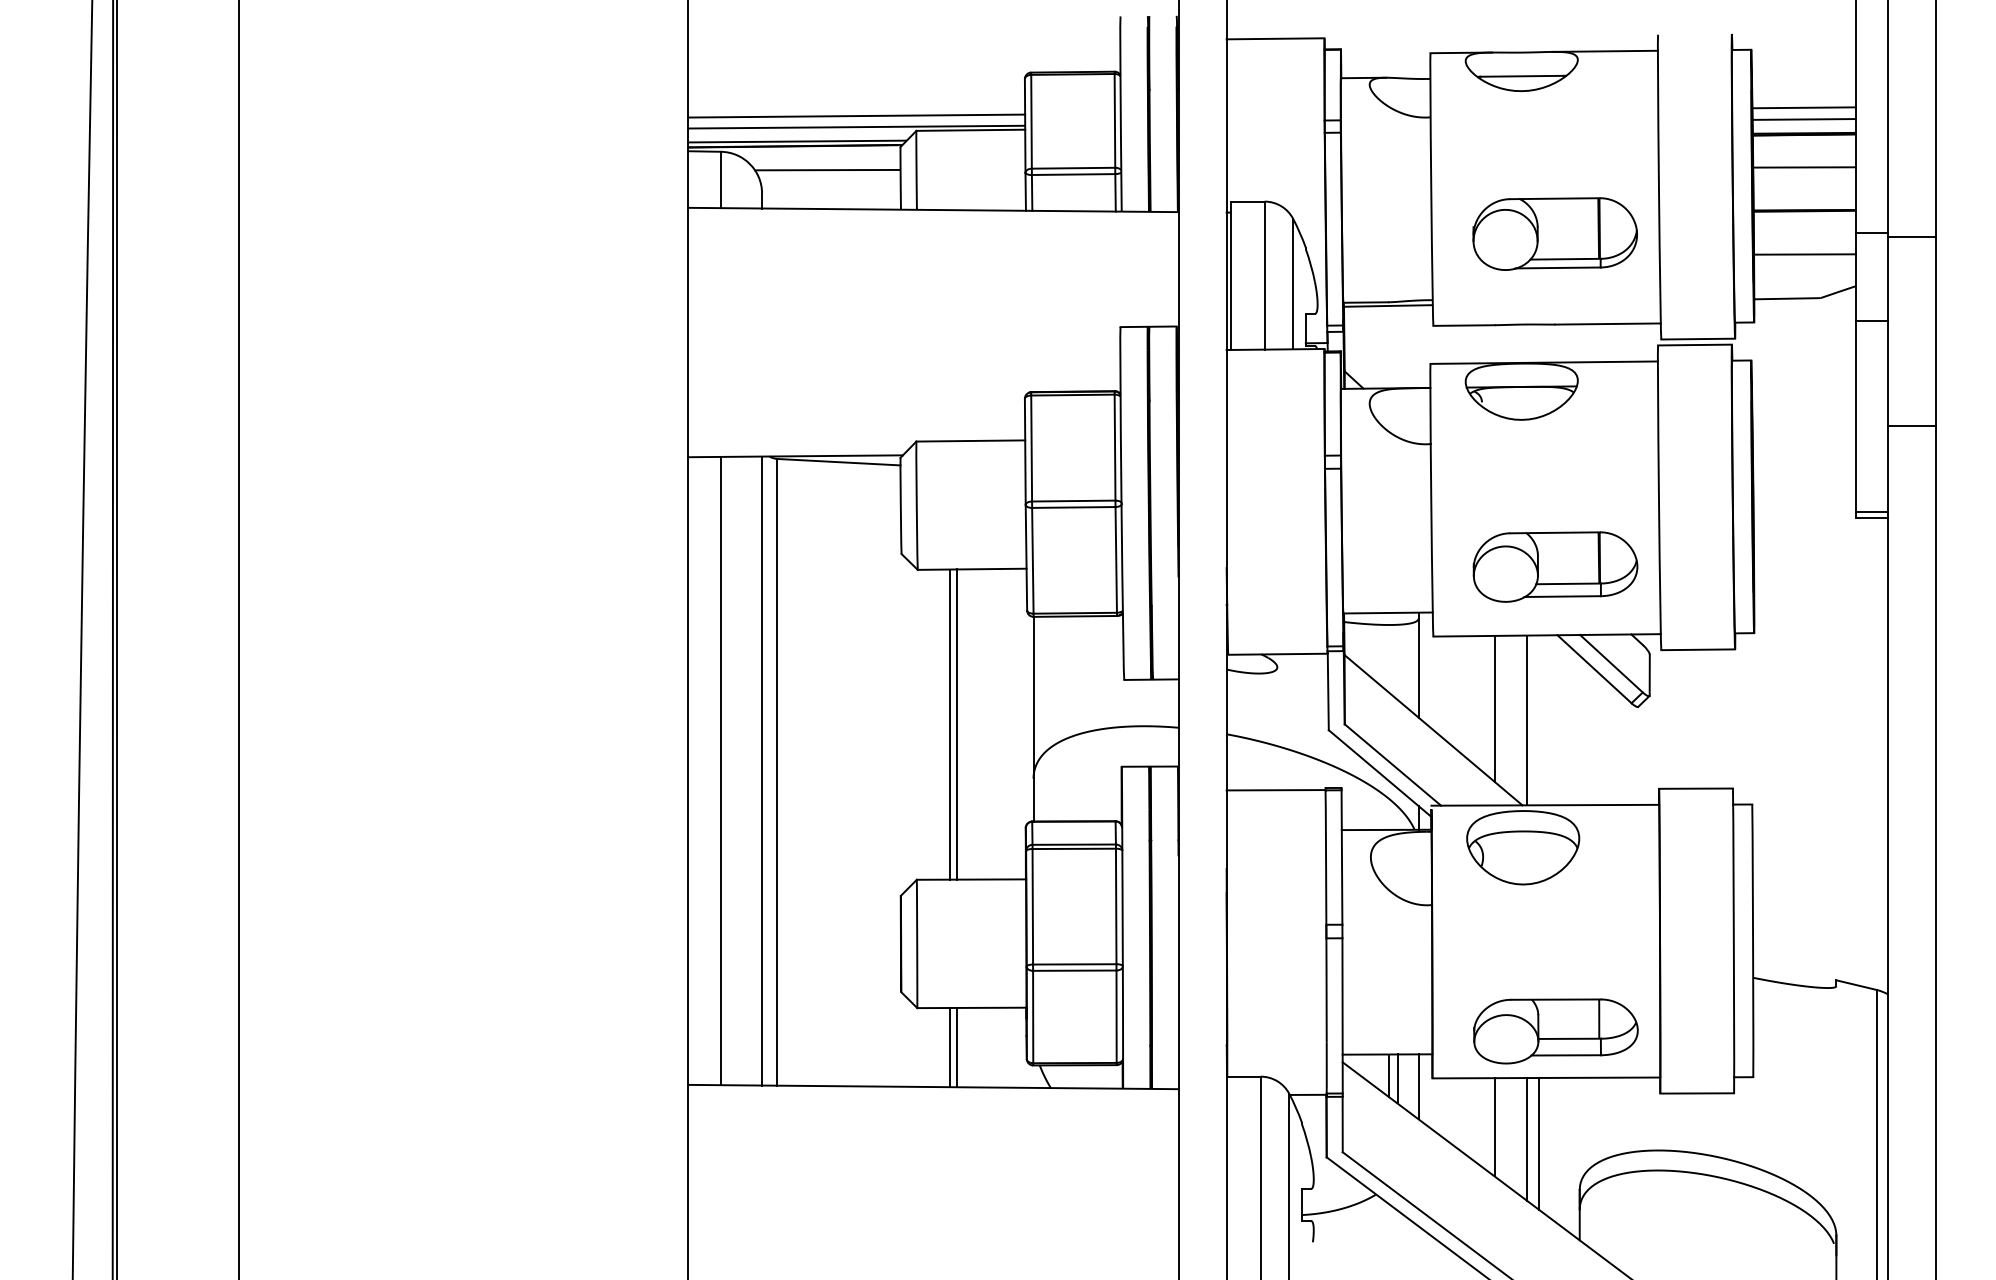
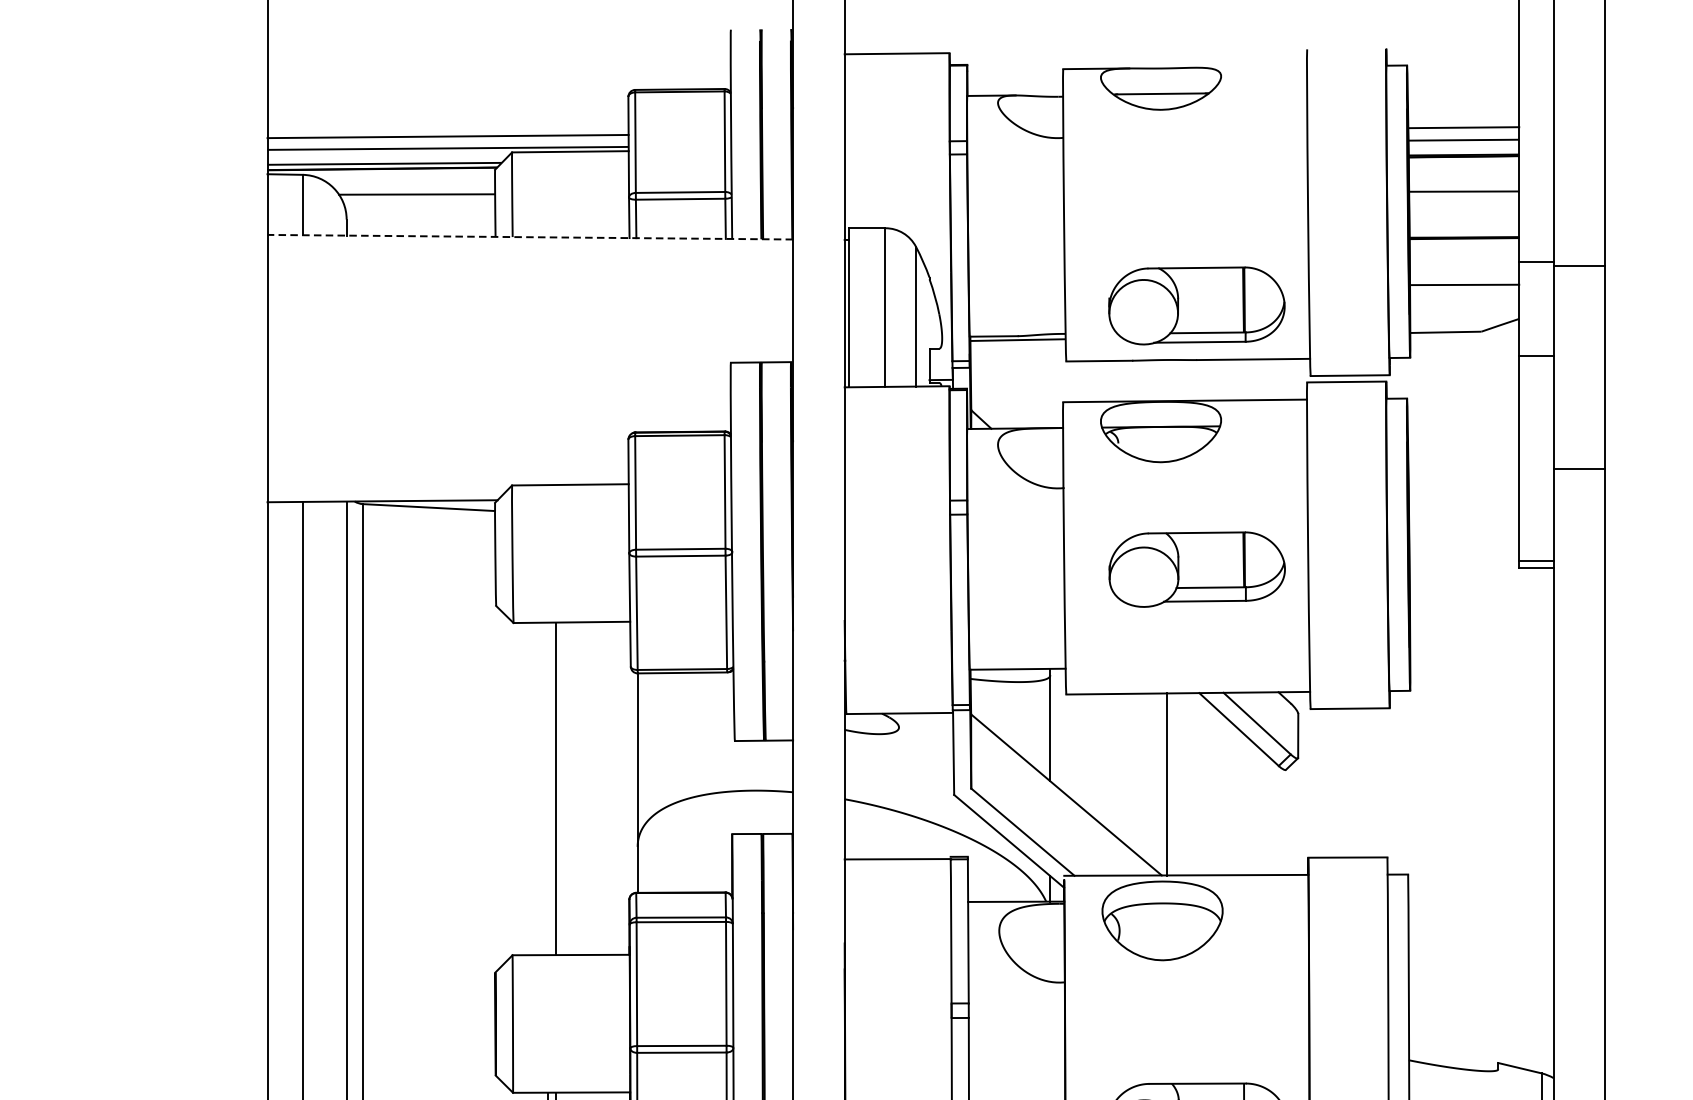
line: (1604, 50) -> (1249, 66), removed
line: (932, 209) -> (529, 236), solid -> dashed
part: (1554, 233) -> (1196, 305), moved
part: (1555, 566) -> (1197, 569), moved
line: (1494, 708) -> (1131, 771), removed
line: (950, 724) -> (548, 788), removed

